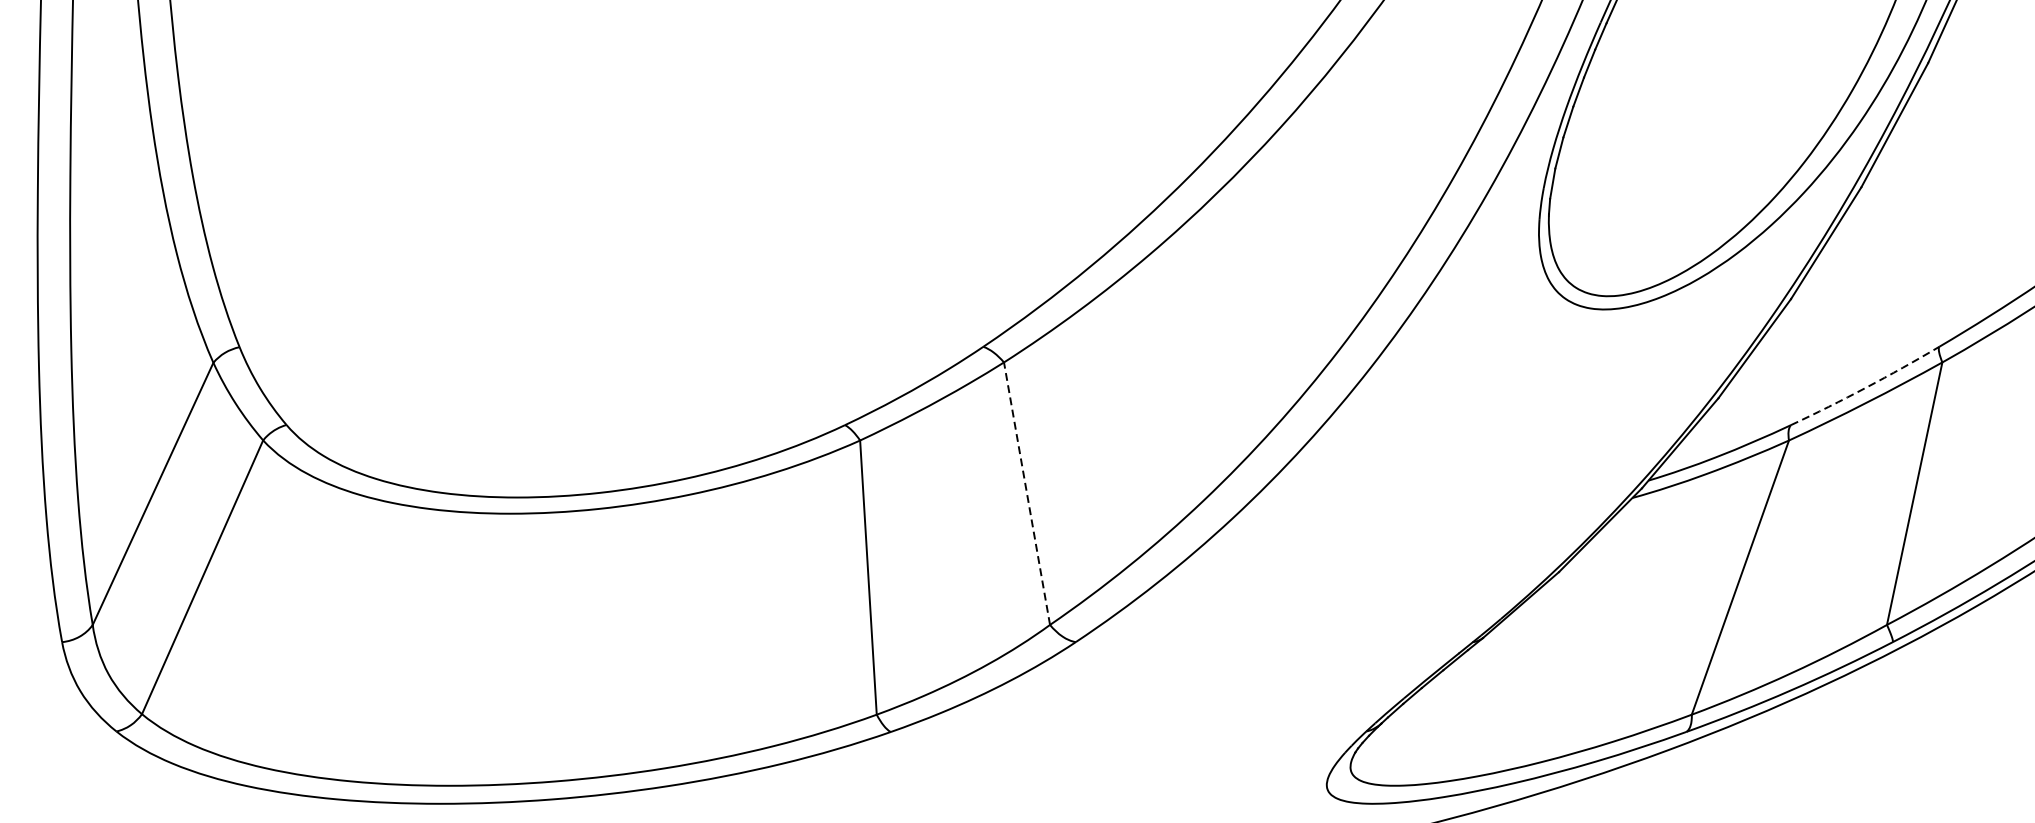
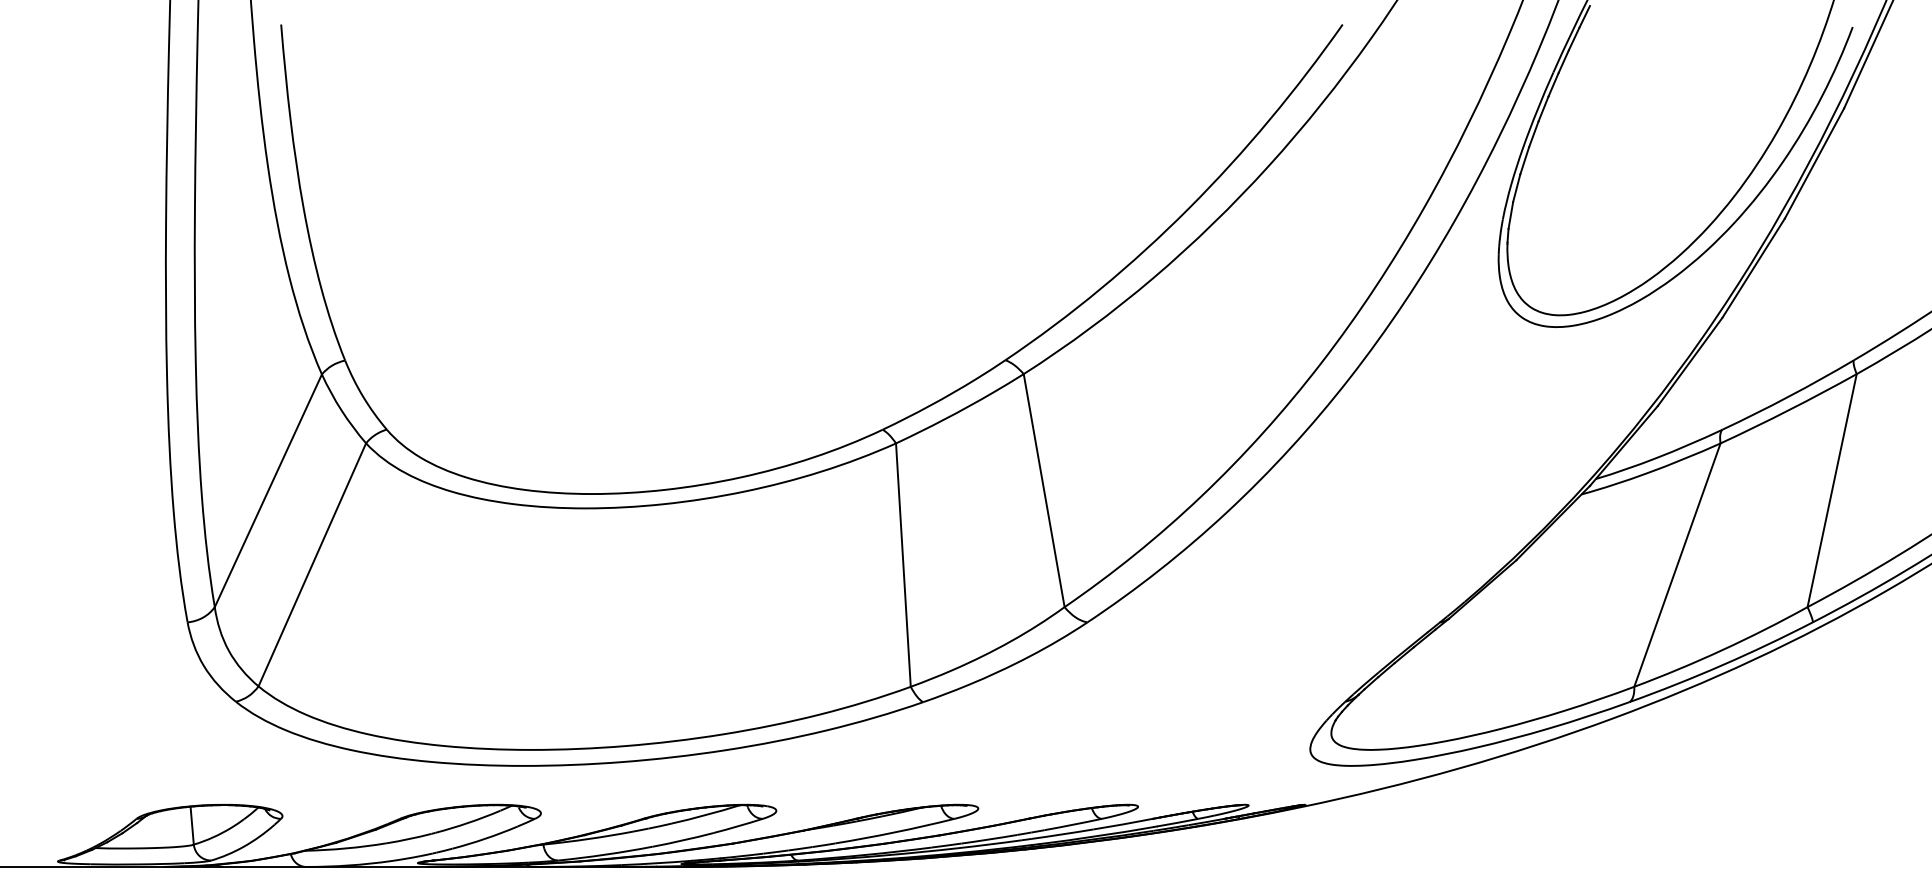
arc: (1865, 387) -> (1788, 396), dashed -> solid
line: (1027, 493) -> (1044, 490), dashed -> solid

